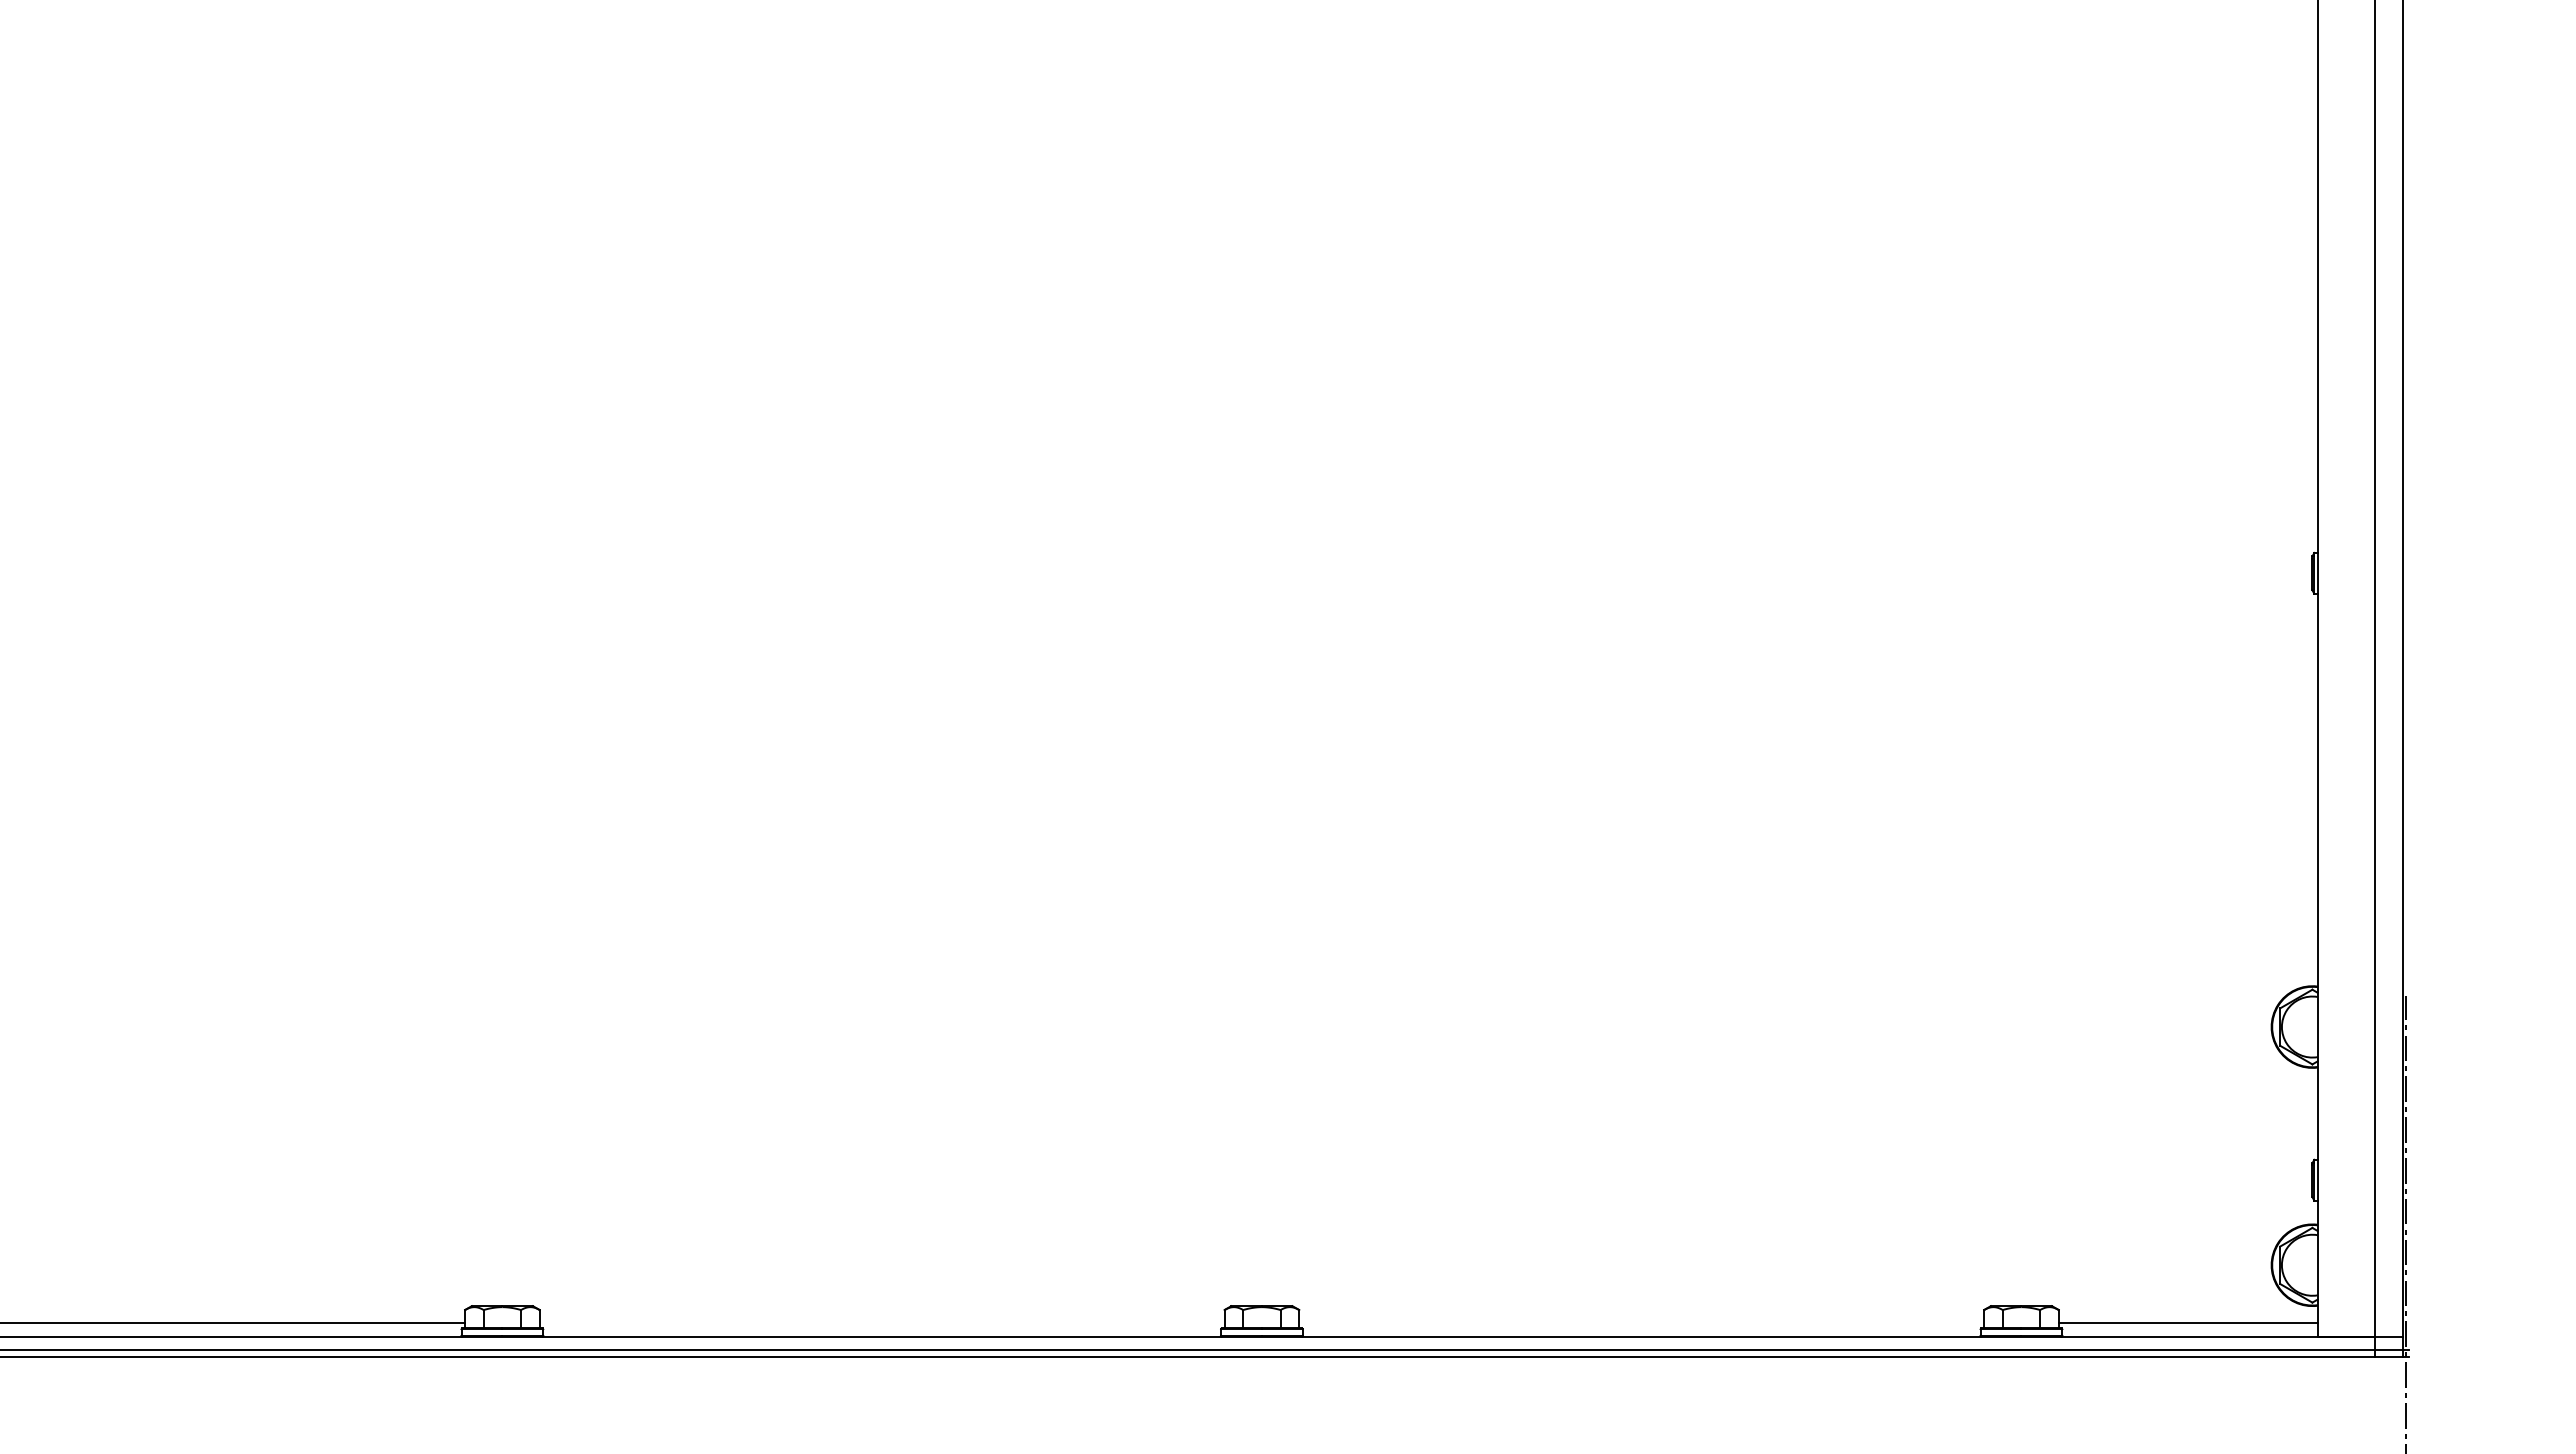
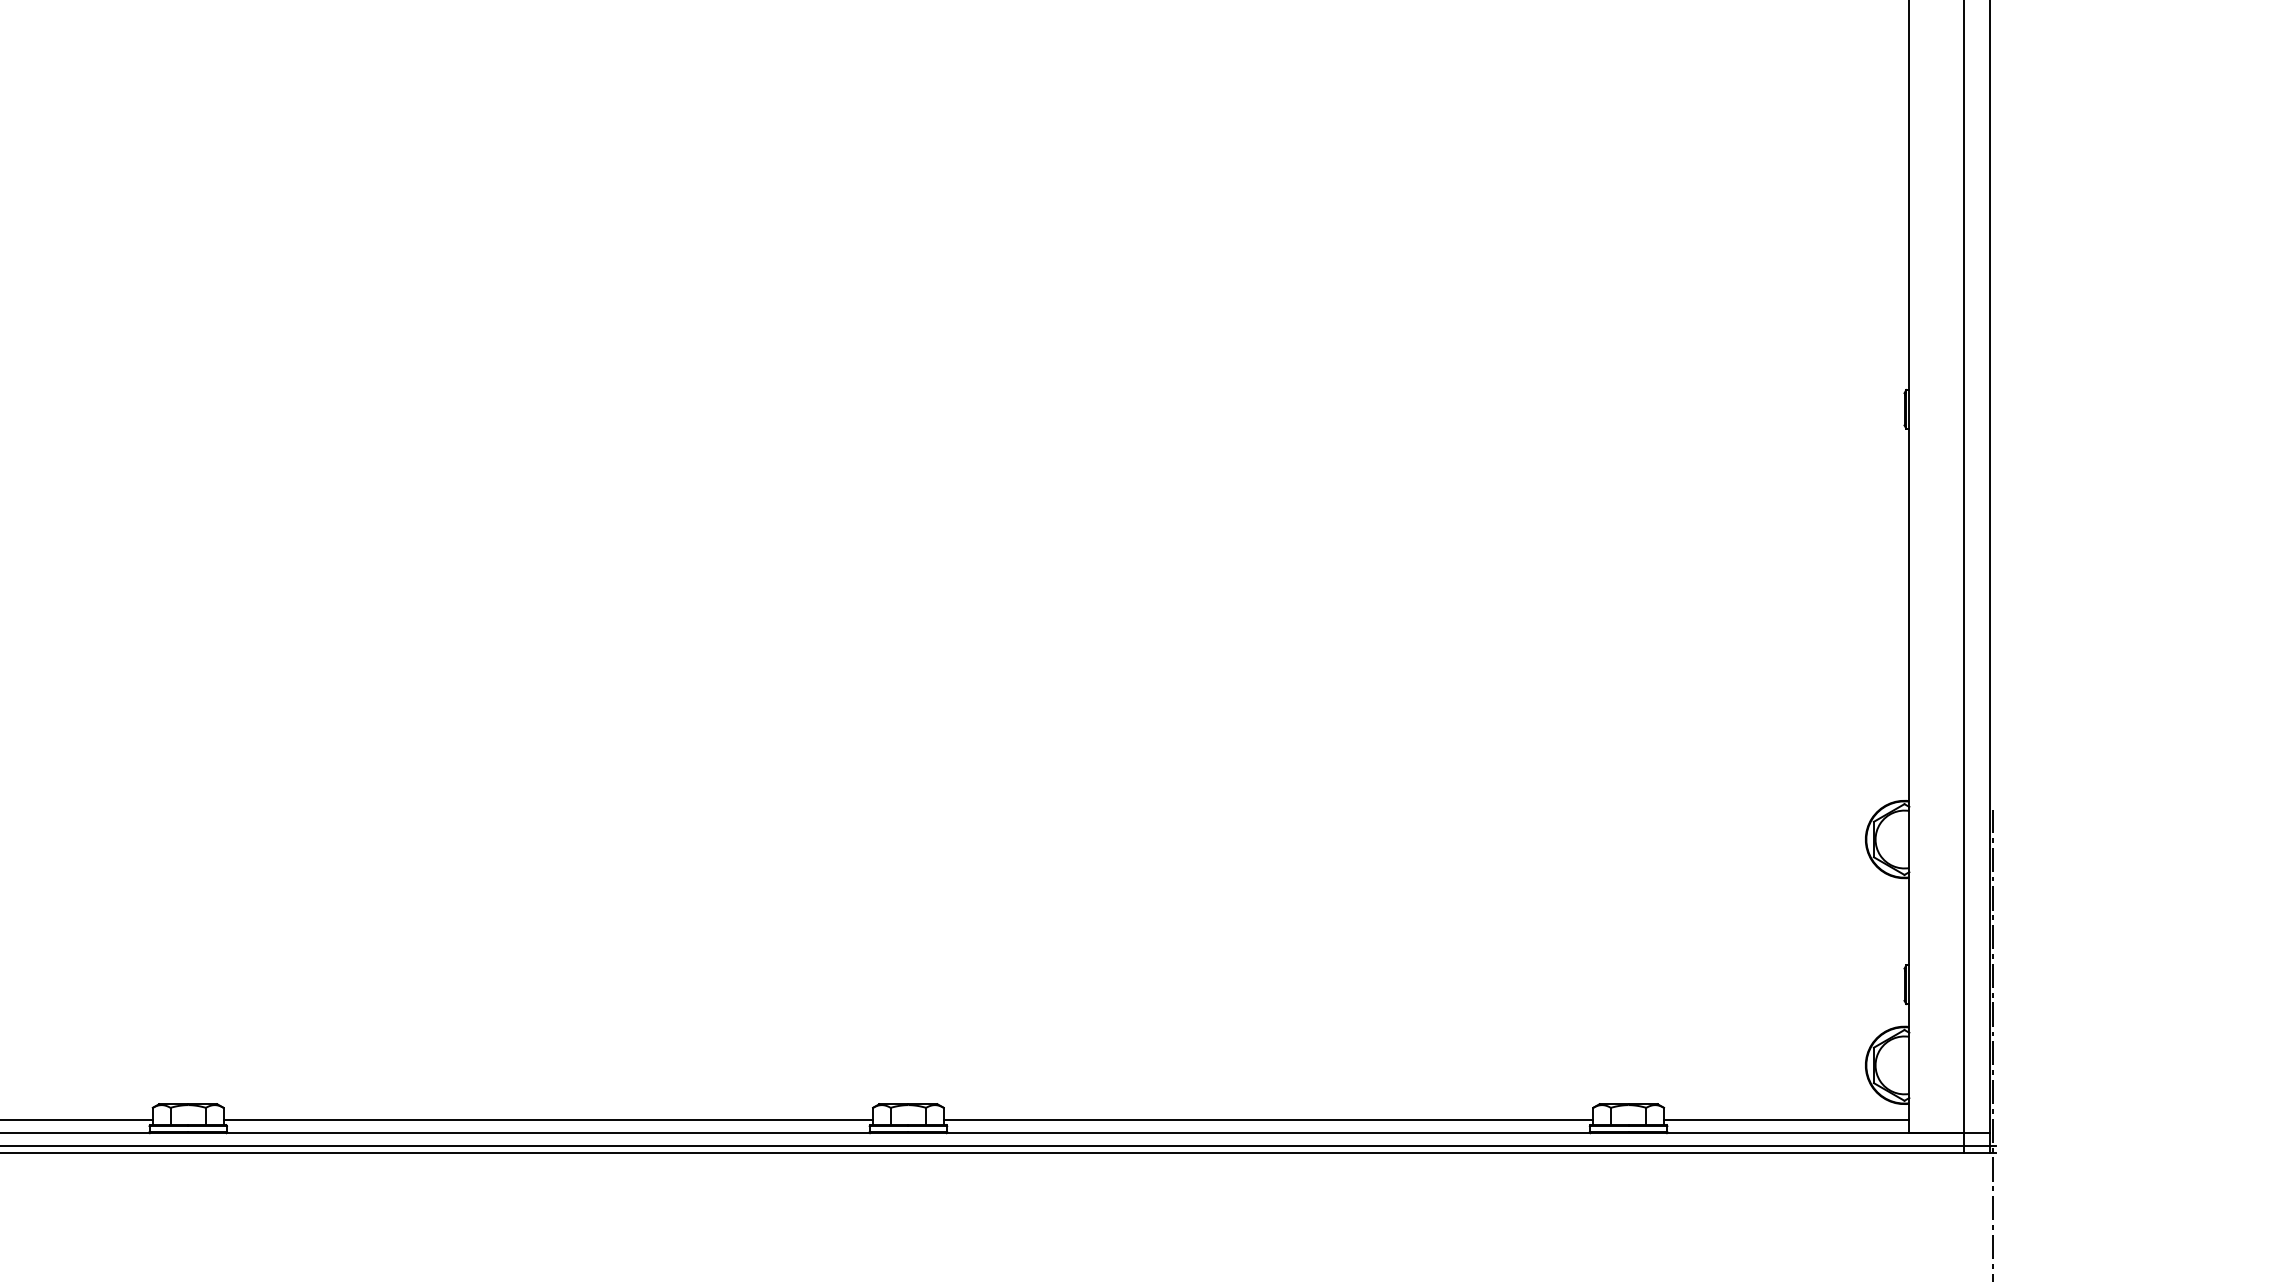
line: (881, 1323) -> (547, 1120), added
line: (1641, 1323) -> (1268, 1120), added

